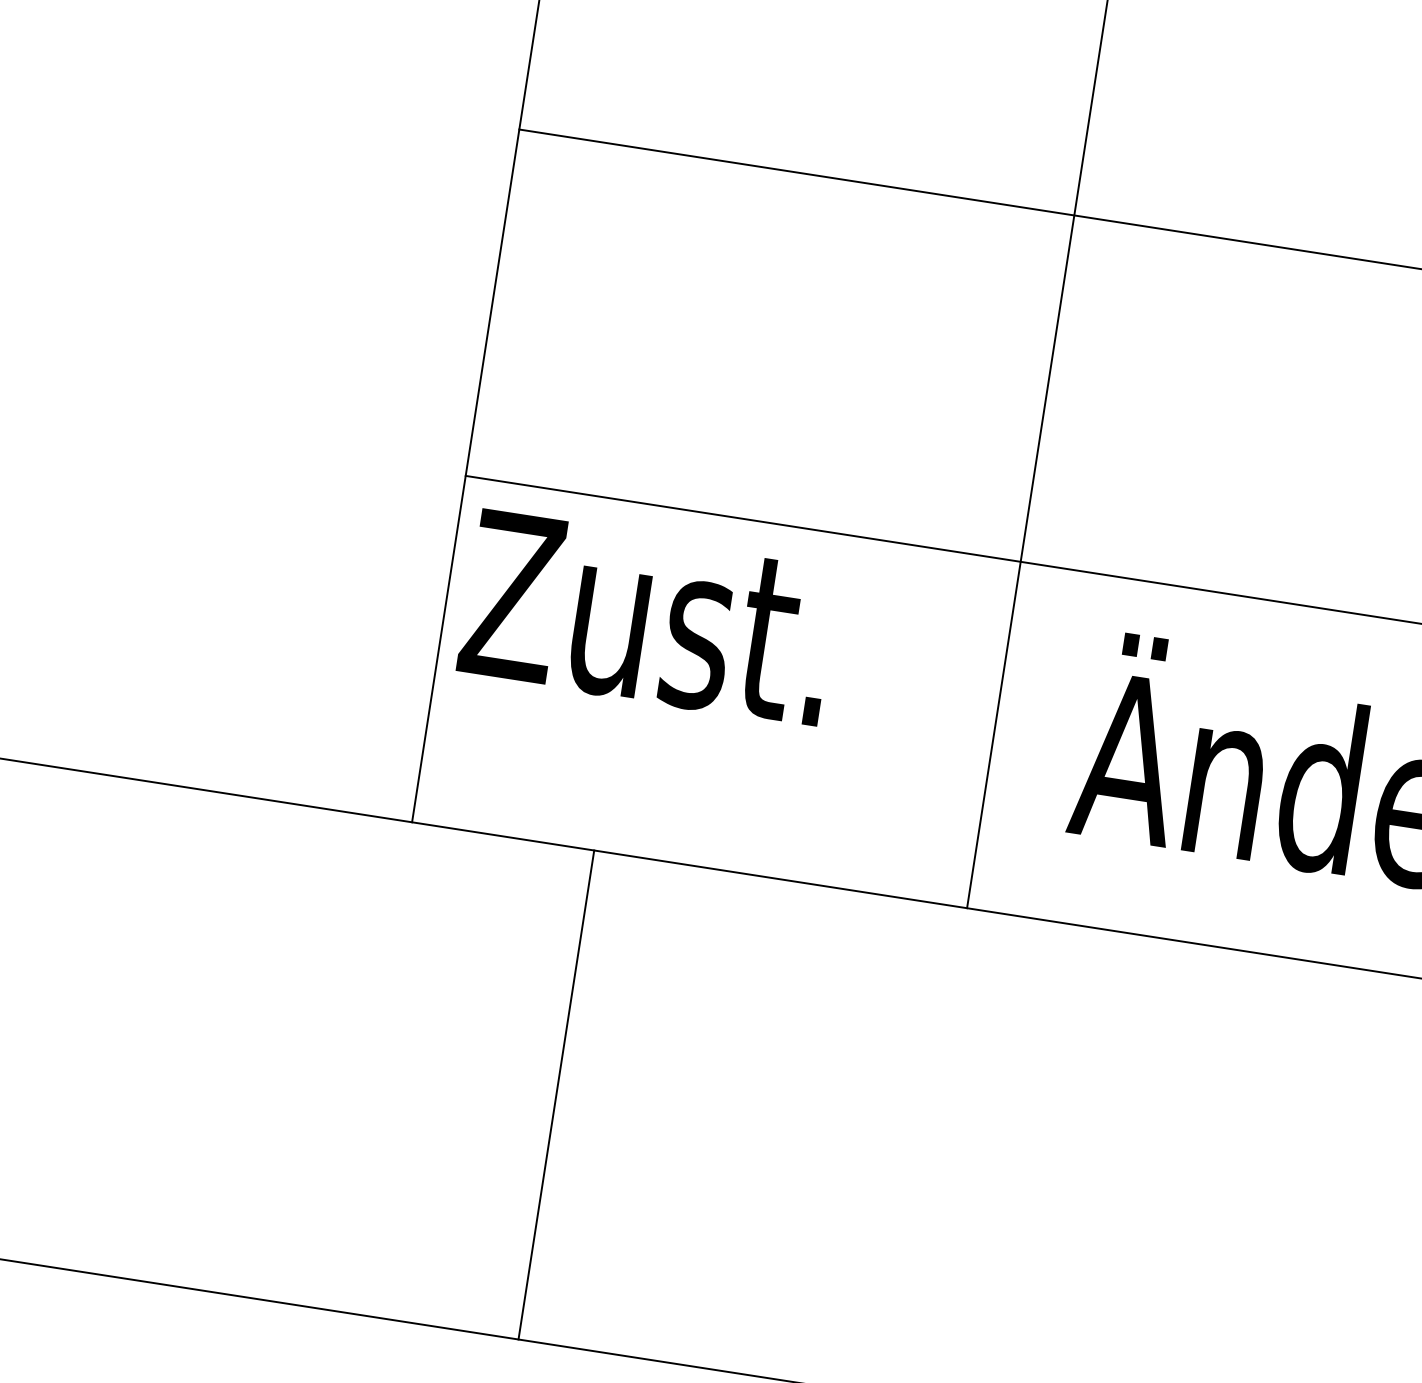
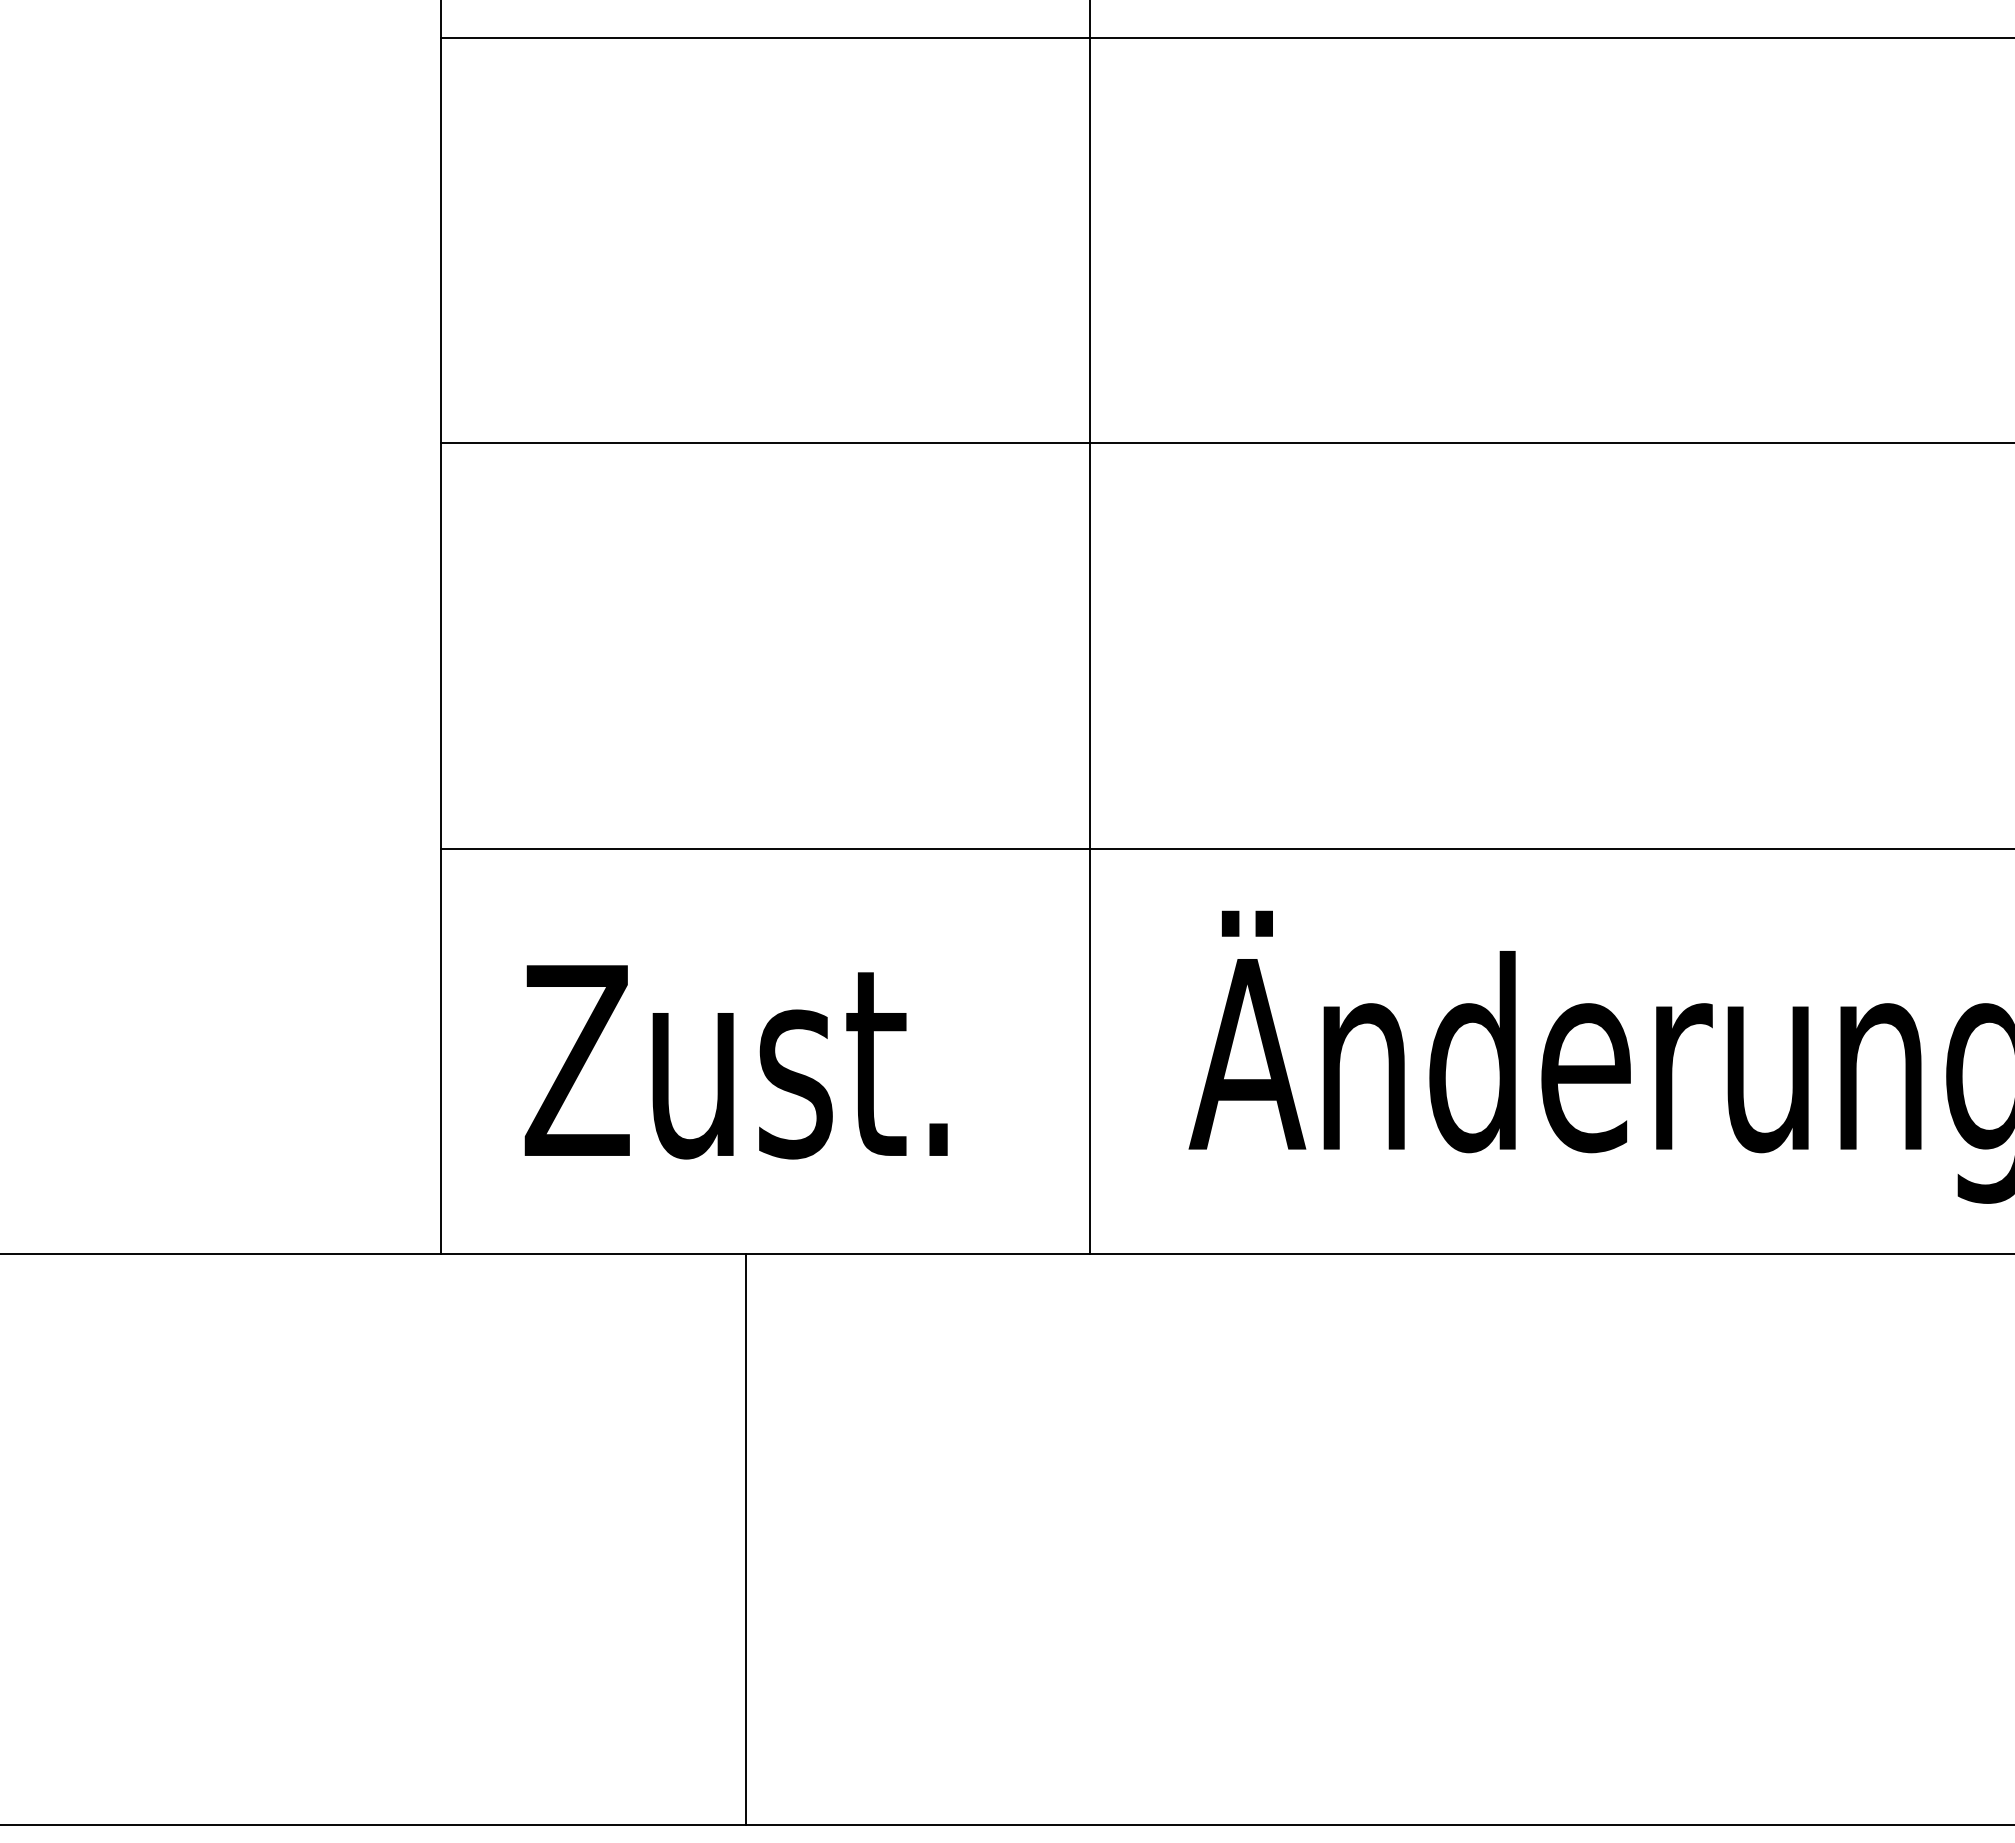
text: (648, 618) -> (735, 1062), moved
line: (555, 1094) -> (745, 1539), moved

